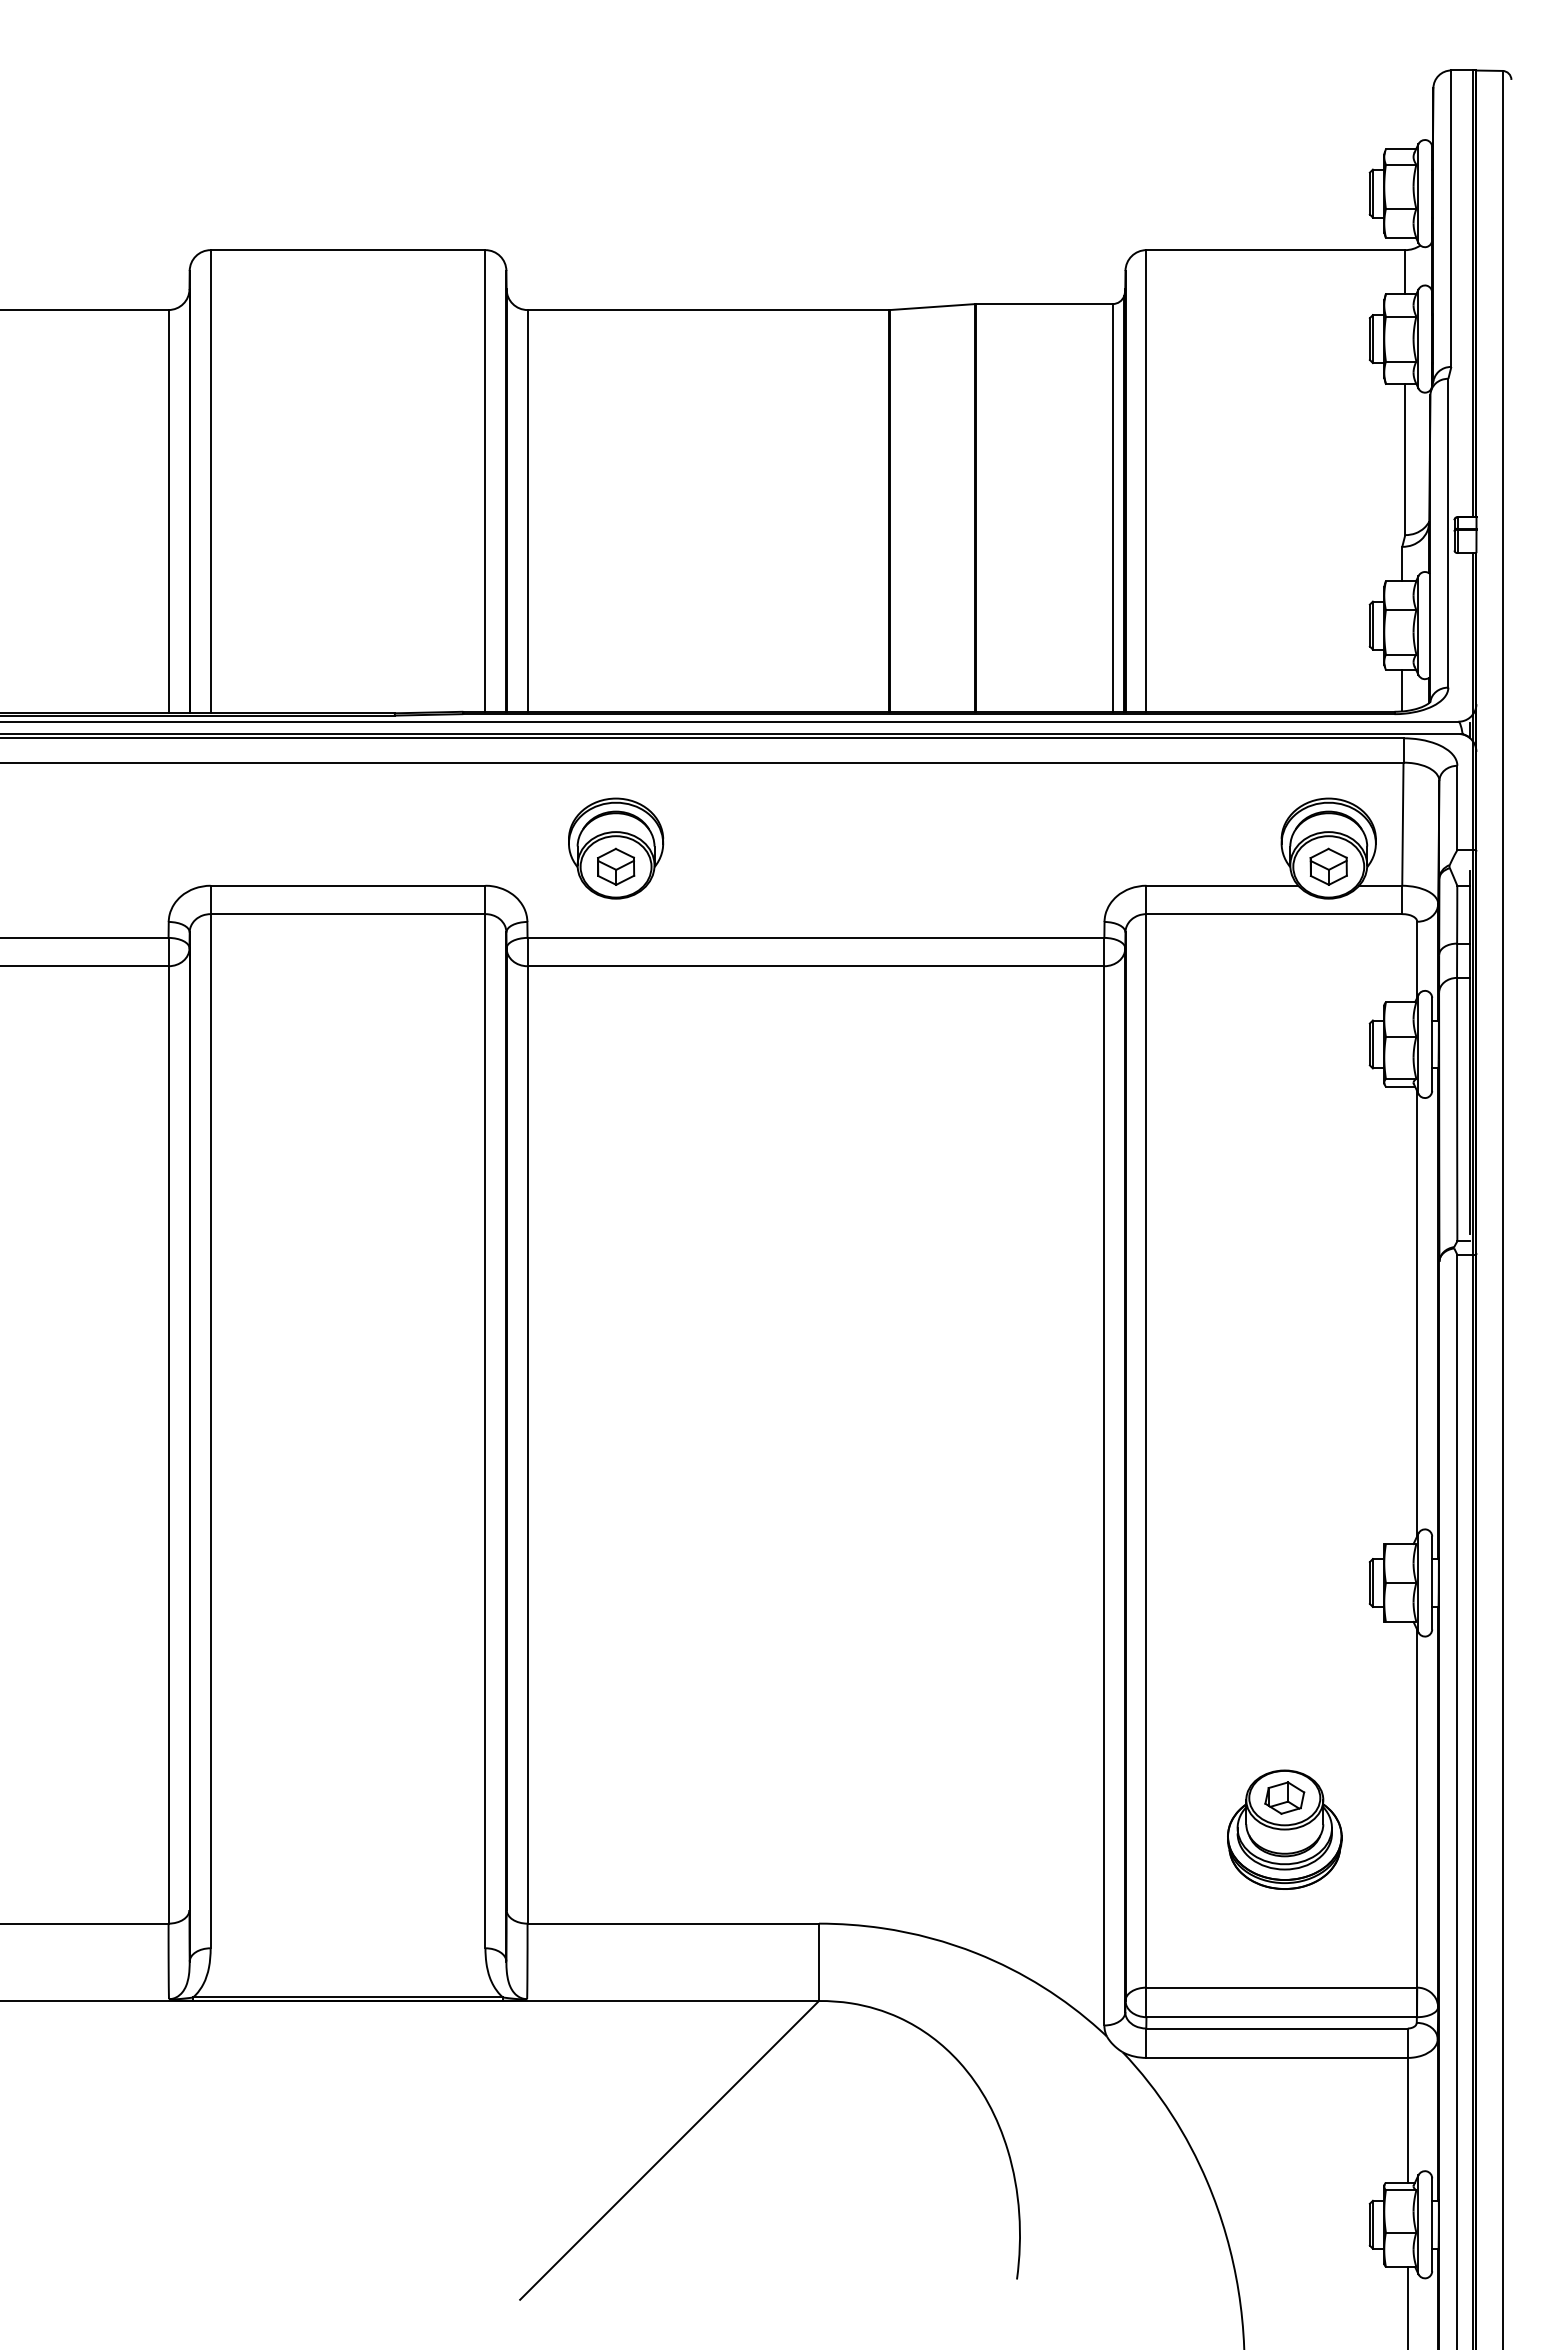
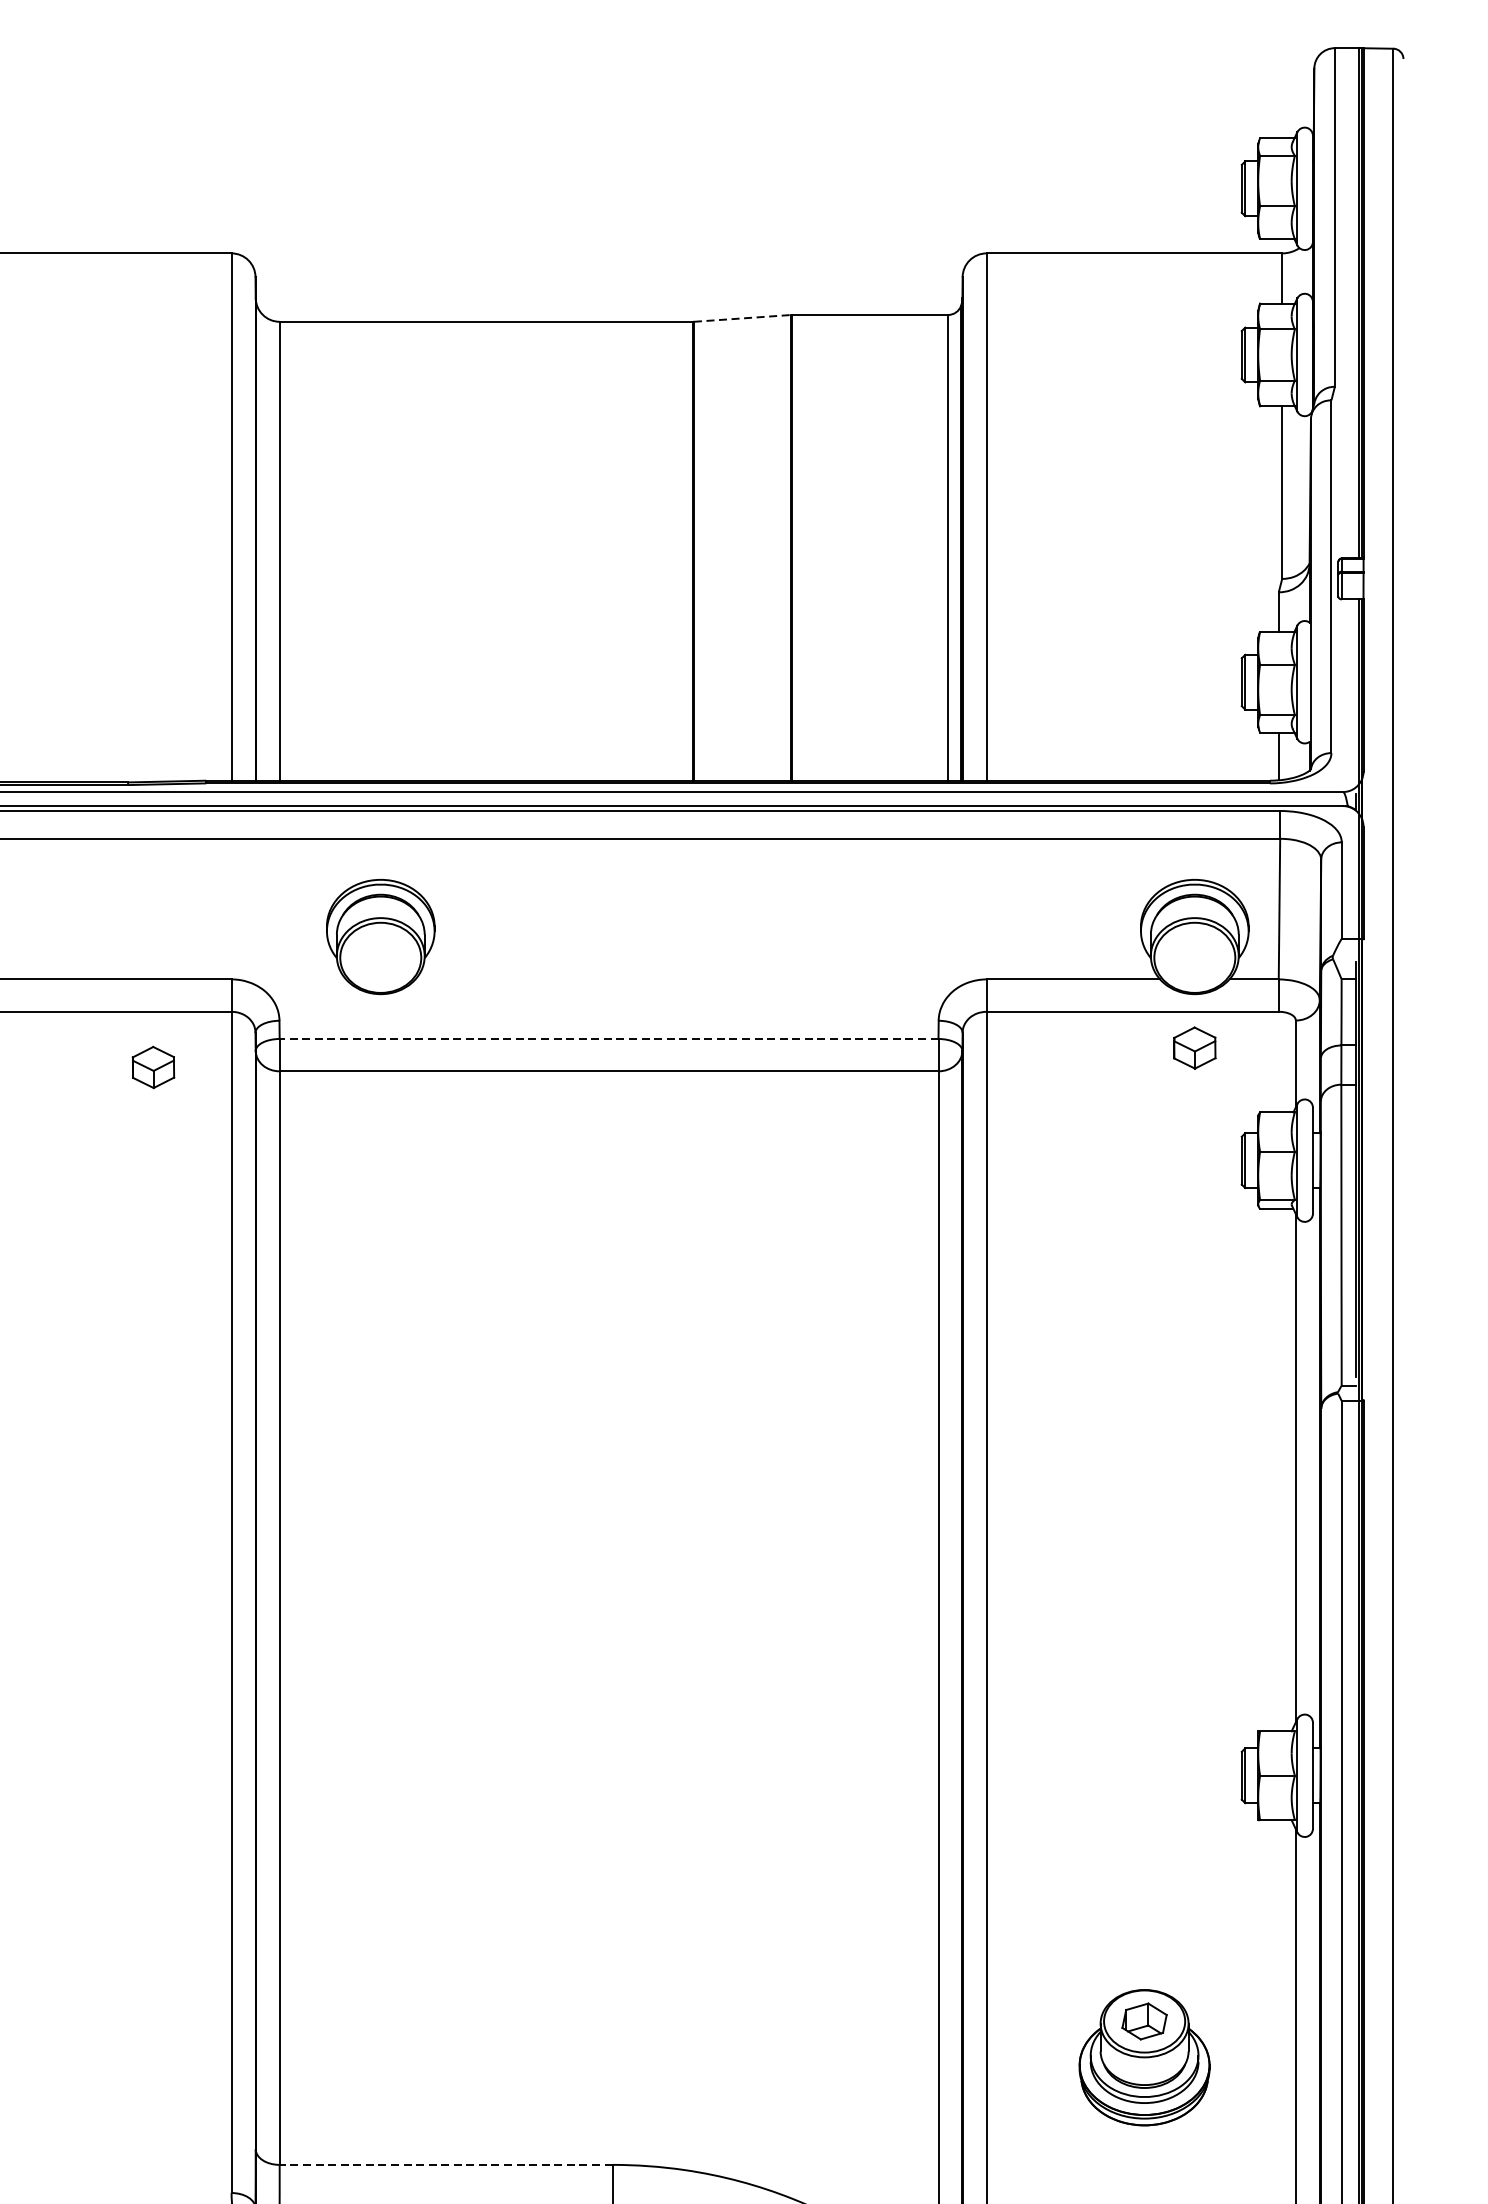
line: (932, 307) -> (742, 318), solid -> dashed
part: (616, 866) -> (153, 1067), moved
part: (1328, 866) -> (1194, 1047), moved
line: (815, 937) -> (608, 1038), solid -> dashed
line: (673, 1923) -> (446, 2164), solid -> dashed

